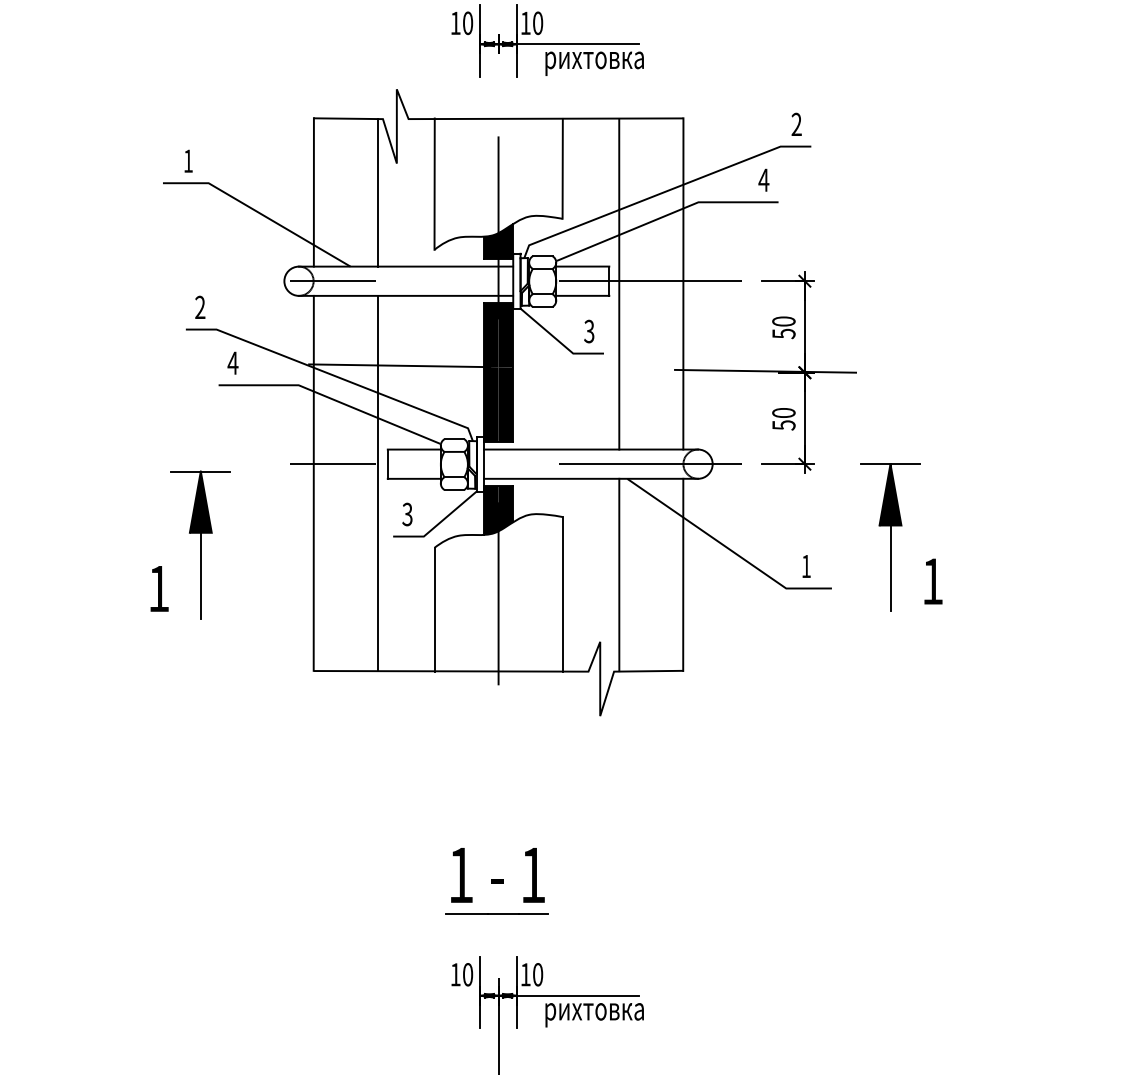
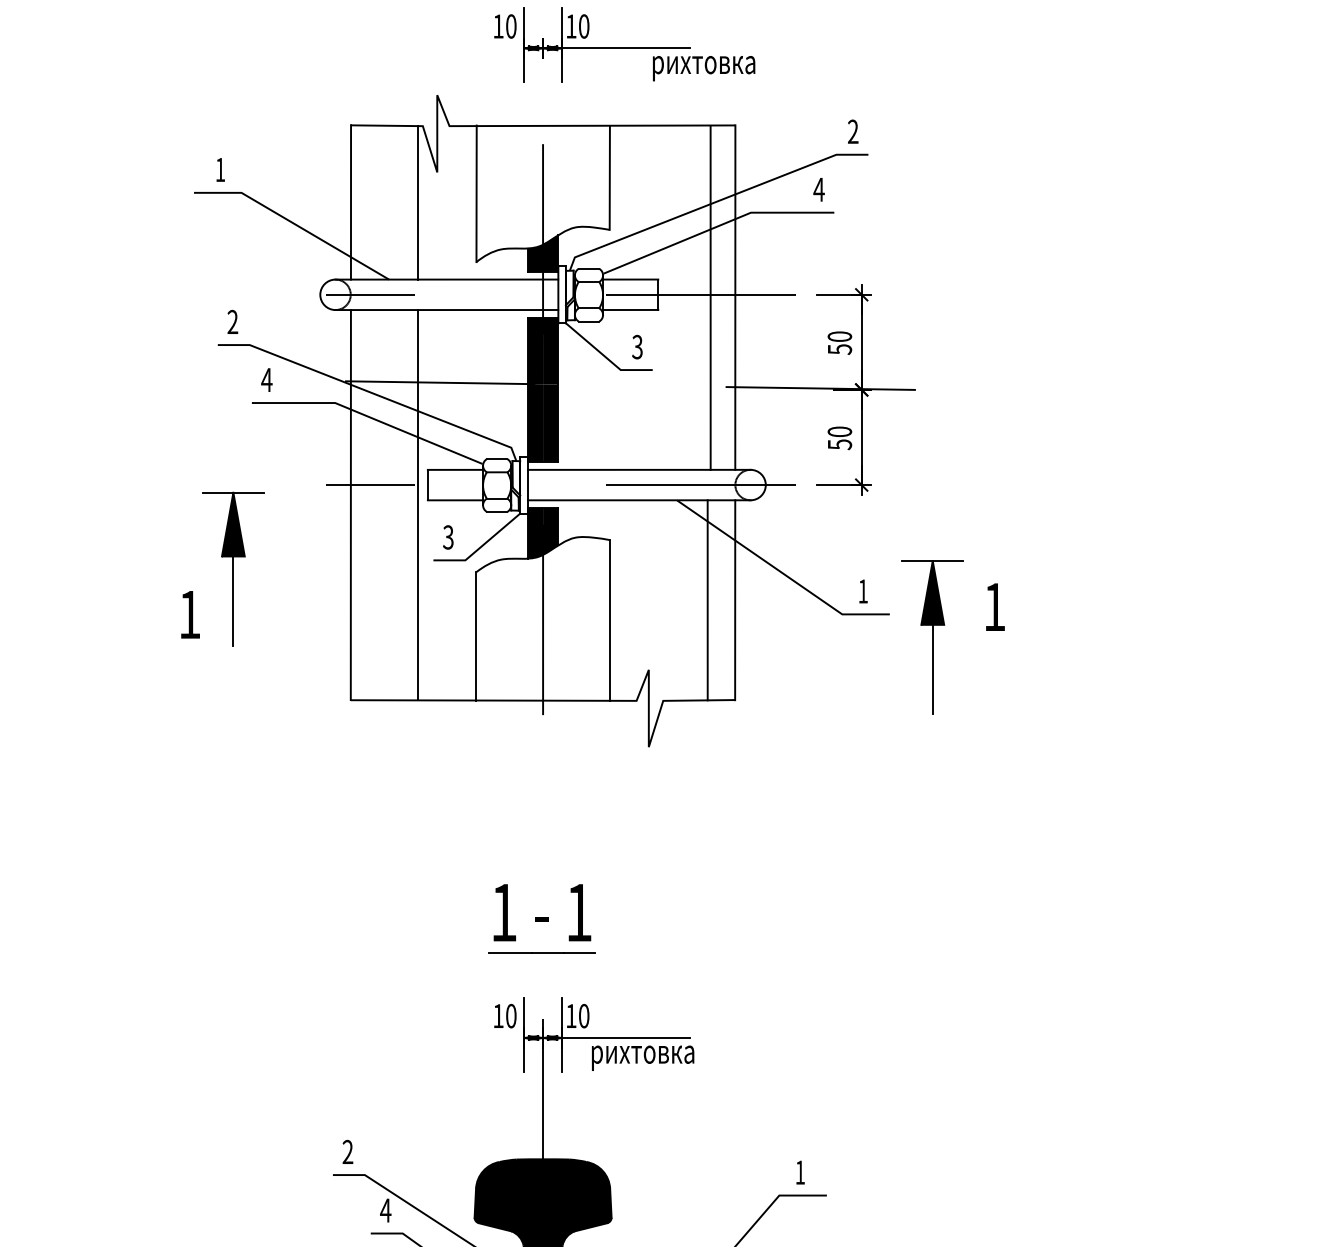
text: (595, 63) -> (704, 68), moved
line: (619, 283) -> (710, 297), moved
part: (890, 537) -> (932, 637), moved
line: (619, 575) -> (707, 600), moved

